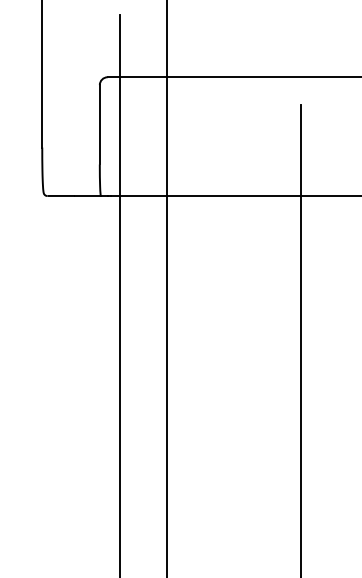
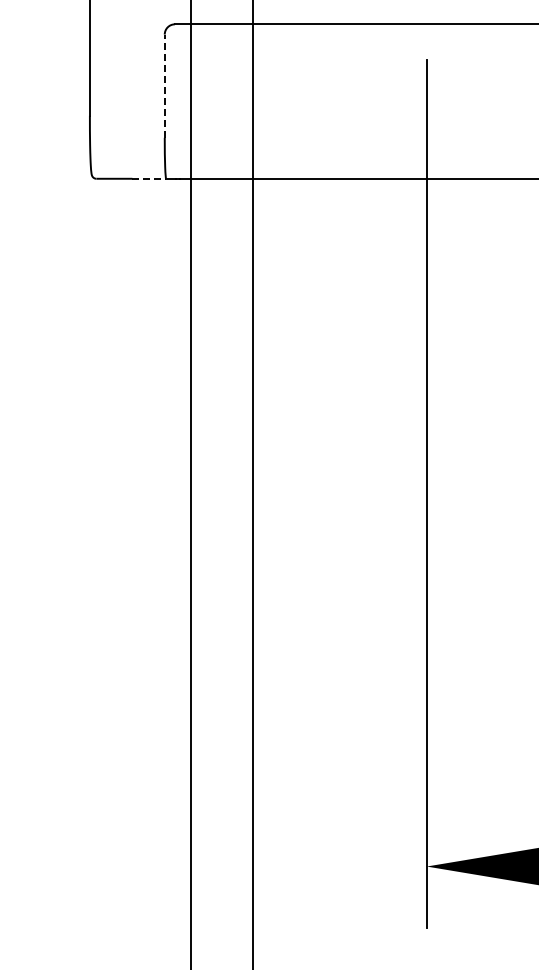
line: (99, 125) -> (164, 86), solid -> dashed
line: (88, 195) -> (149, 178), solid -> dashed

